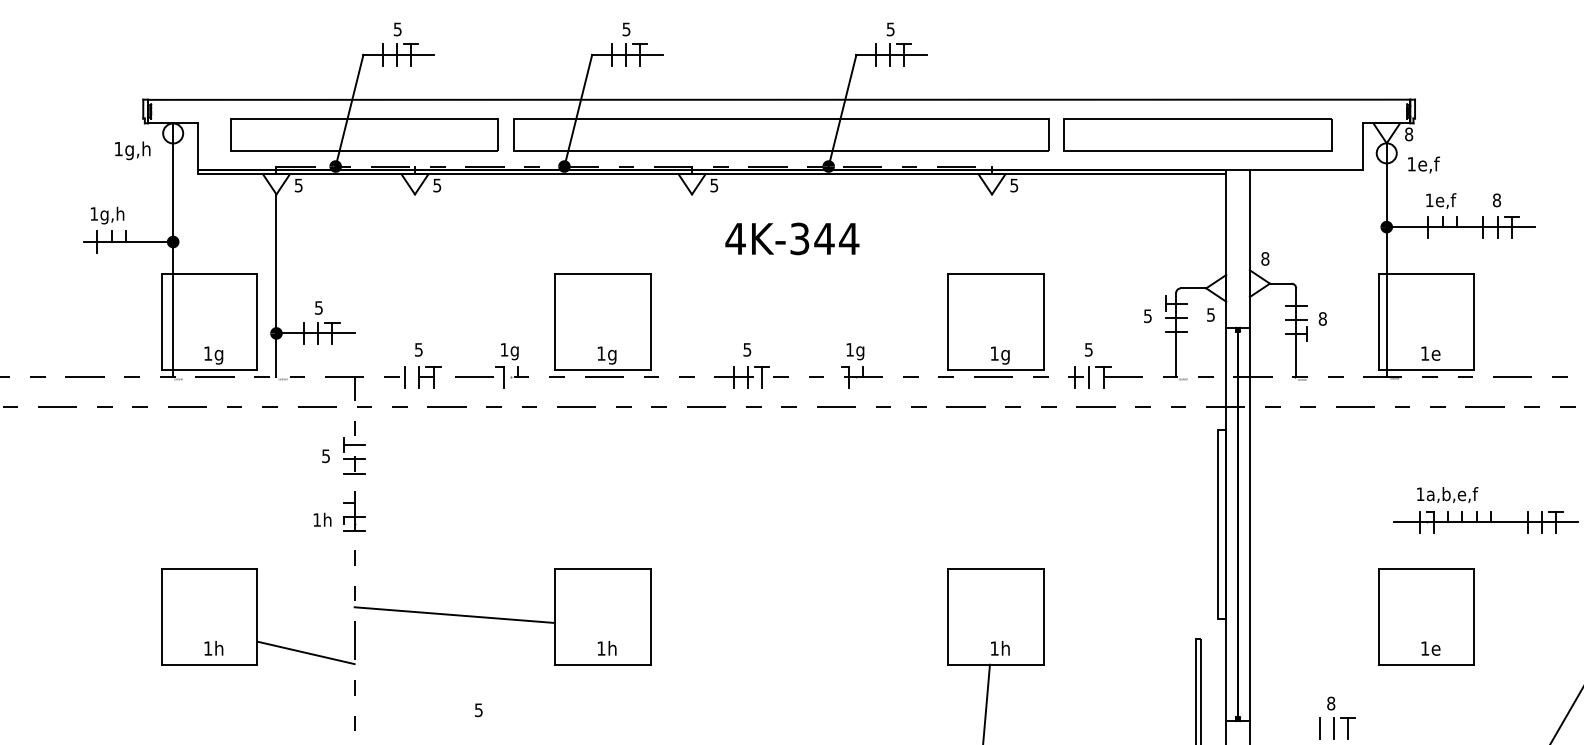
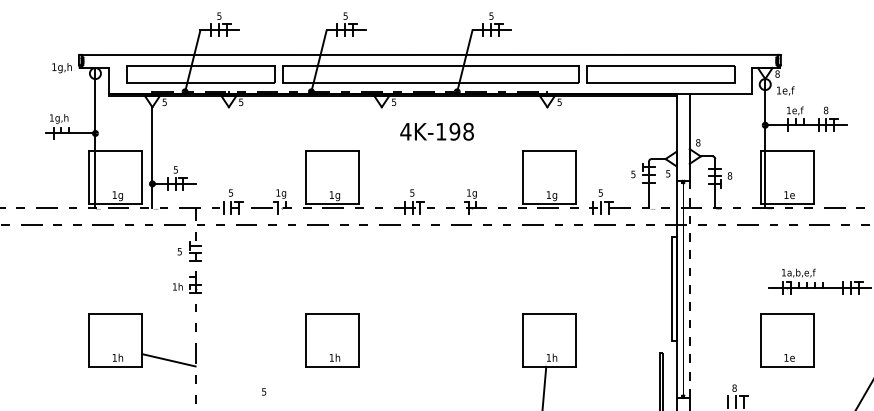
text: (131, 151) -> (61, 68), moved
text: (825, 238) -> (455, 131), 4K-344 -> 4K-198
line: (1249, 524) -> (689, 289), solid -> dashed
line: (454, 615) -> (250, 339), removed

